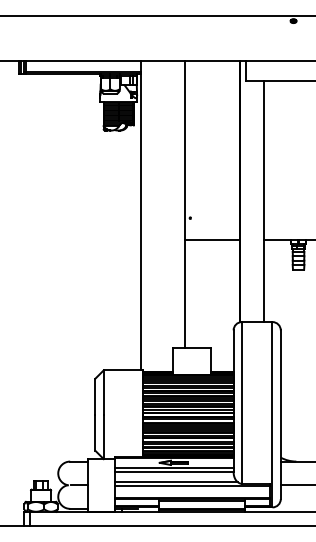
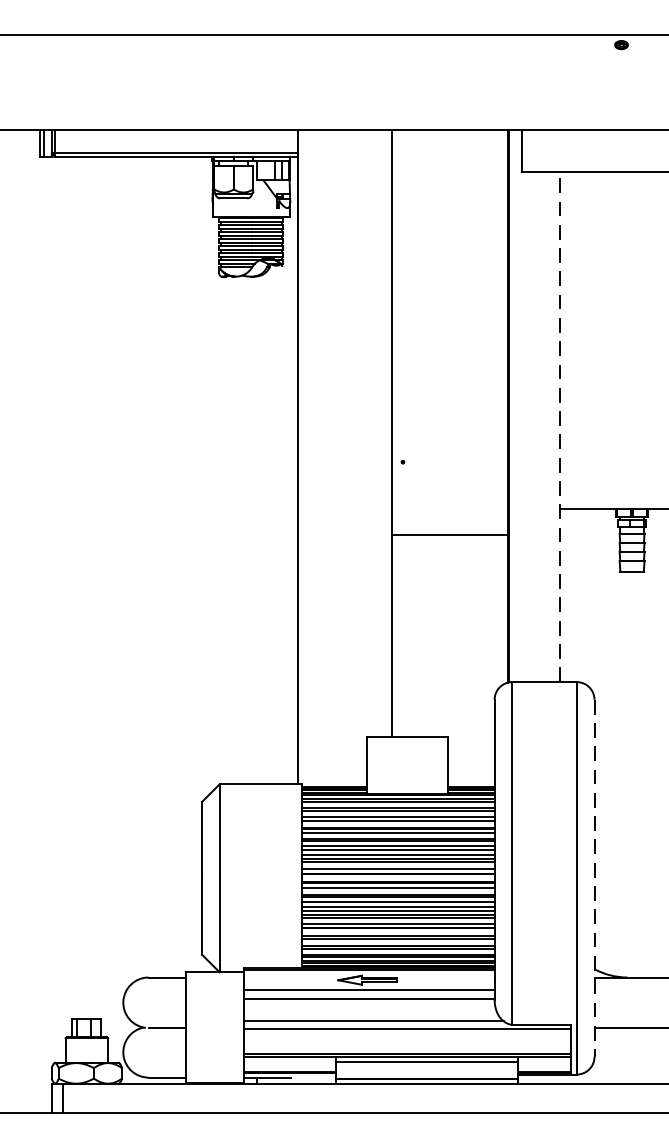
line: (264, 201) -> (559, 426), solid -> dashed
line: (212, 240) -> (449, 534), moved
line: (280, 415) -> (593, 879), solid -> dashed

